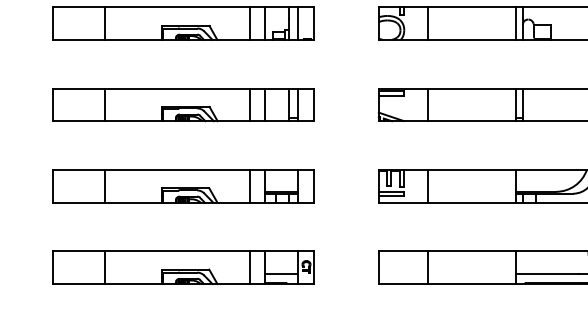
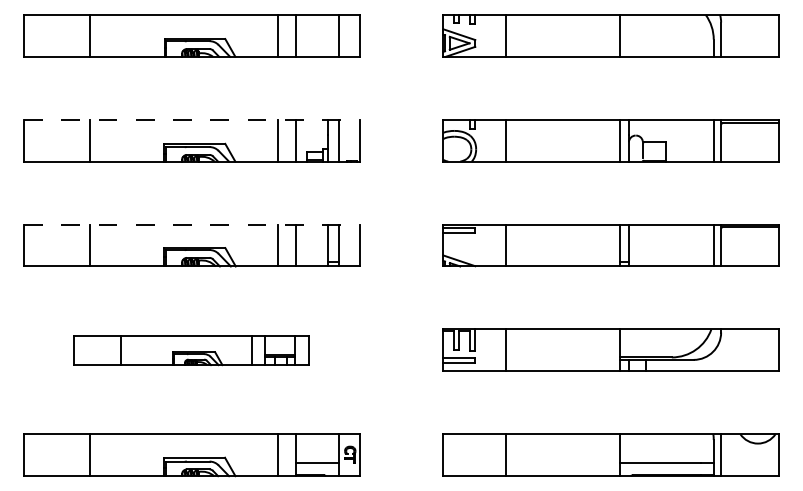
line: (183, 7) -> (191, 119), solid -> dashed
line: (183, 88) -> (191, 224), solid -> dashed
part: (183, 186) -> (191, 350), size x0.7

